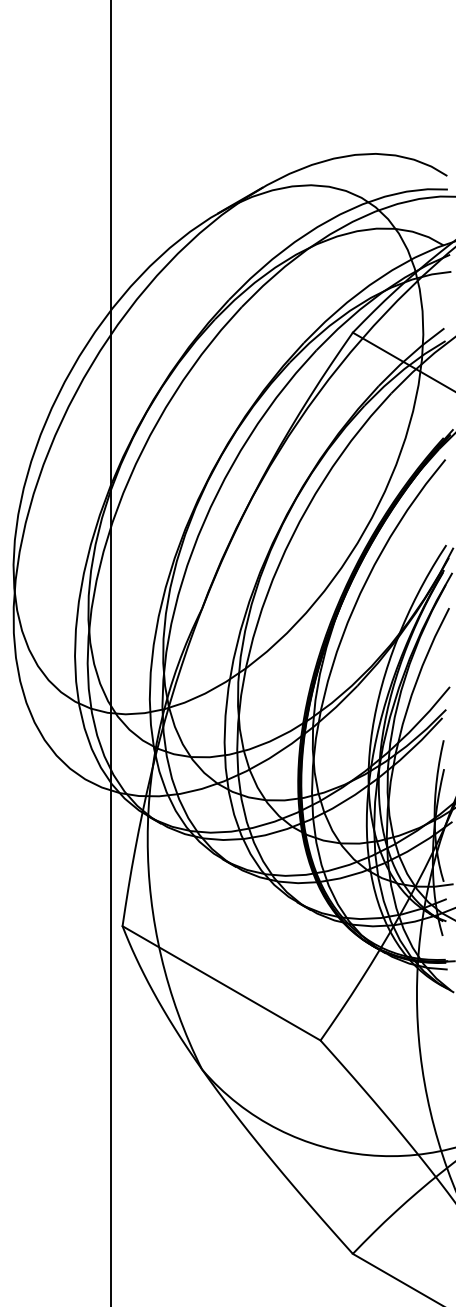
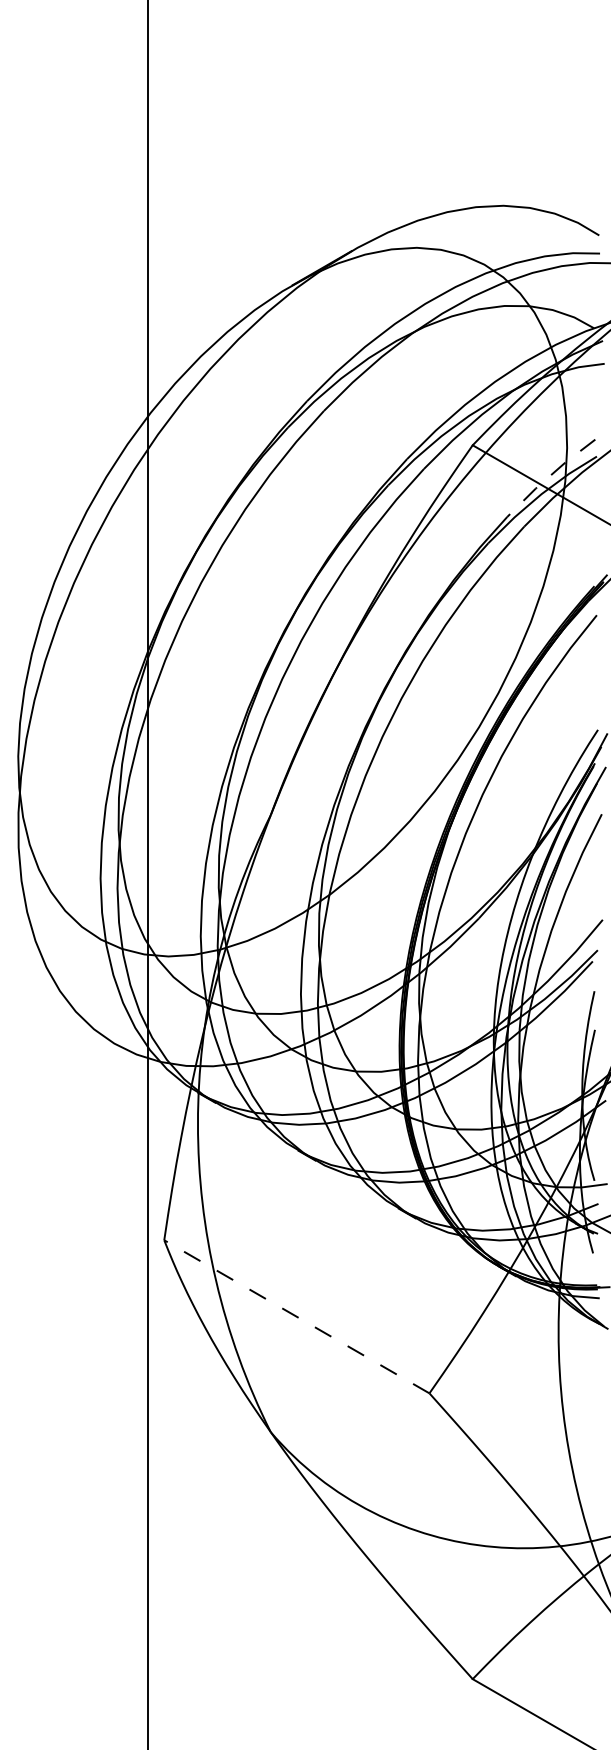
line: (410, 355) -> (549, 476), solid -> dashed
line: (221, 983) -> (296, 1316), solid -> dashed

